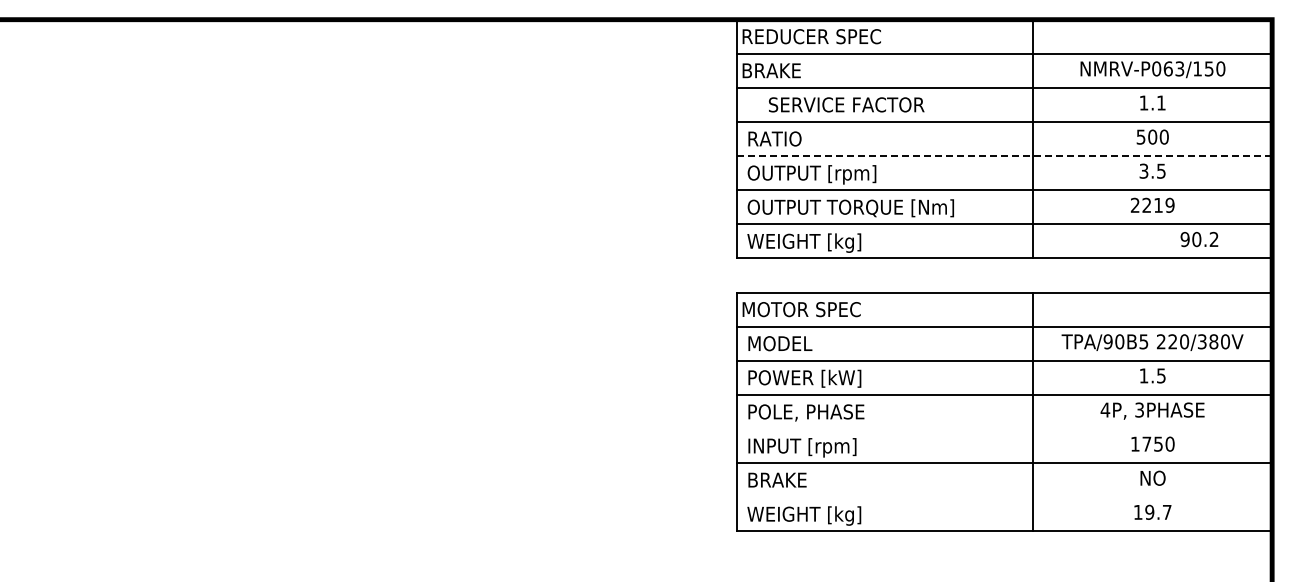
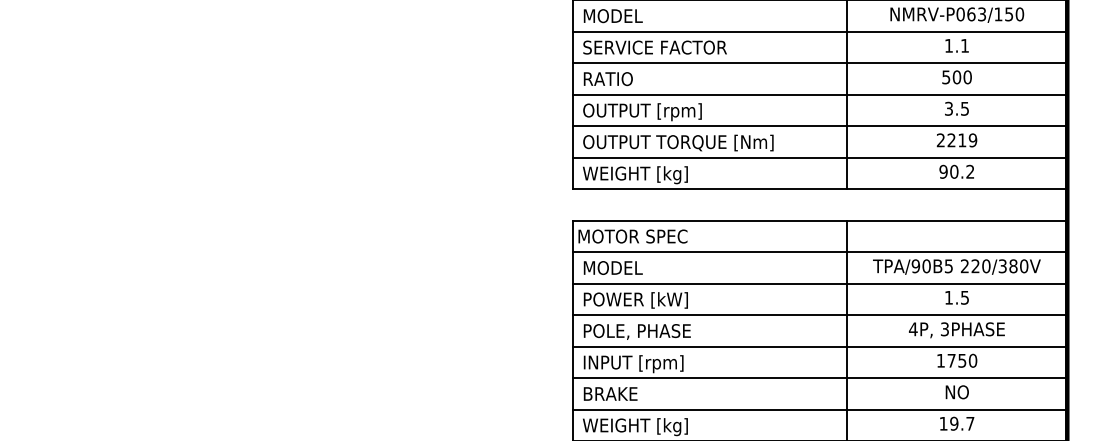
text: (777, 70) -> (610, 15), BRAKE -> MODEL
text: (846, 104) -> (654, 47), moved
line: (1005, 156) -> (821, 95), dashed -> solid
text: (1199, 239) -> (956, 171), moved
line: (1004, 428) -> (820, 346), added
line: (1004, 497) -> (820, 410), added

